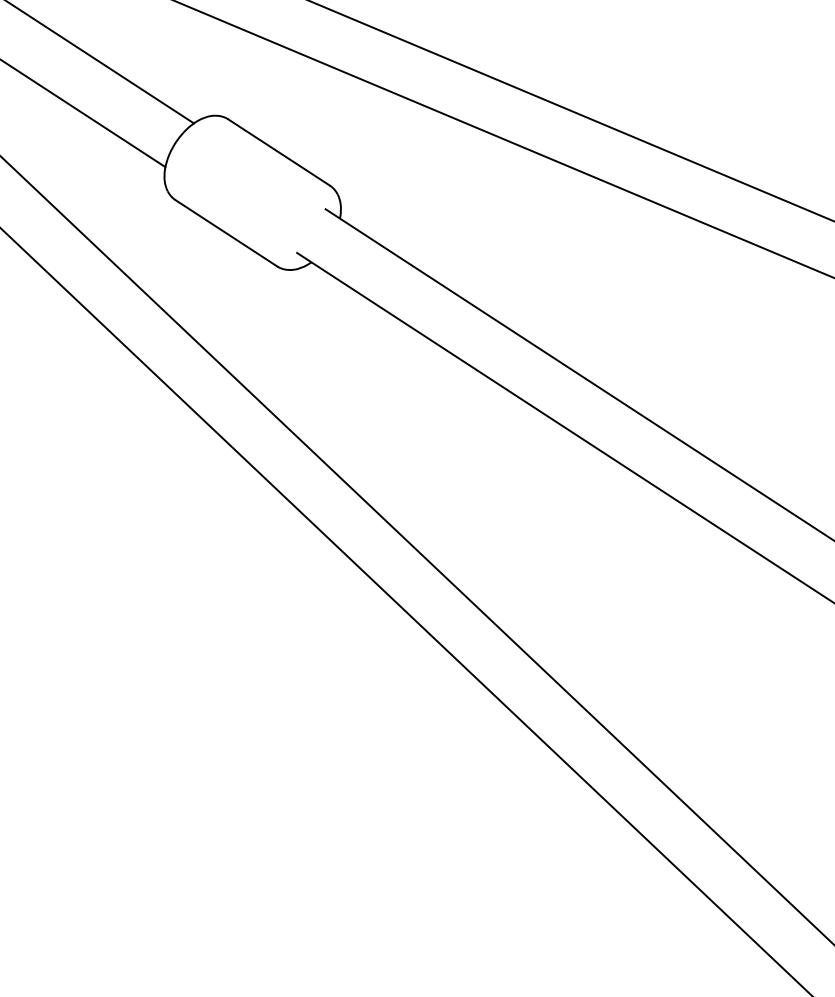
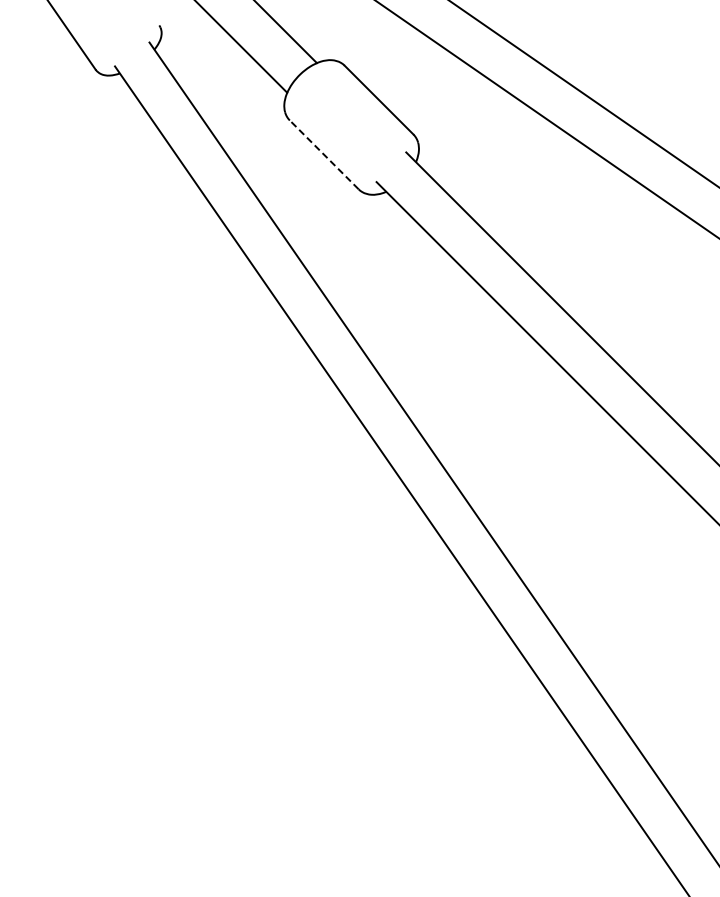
line: (226, 232) -> (324, 154), solid -> dashed

